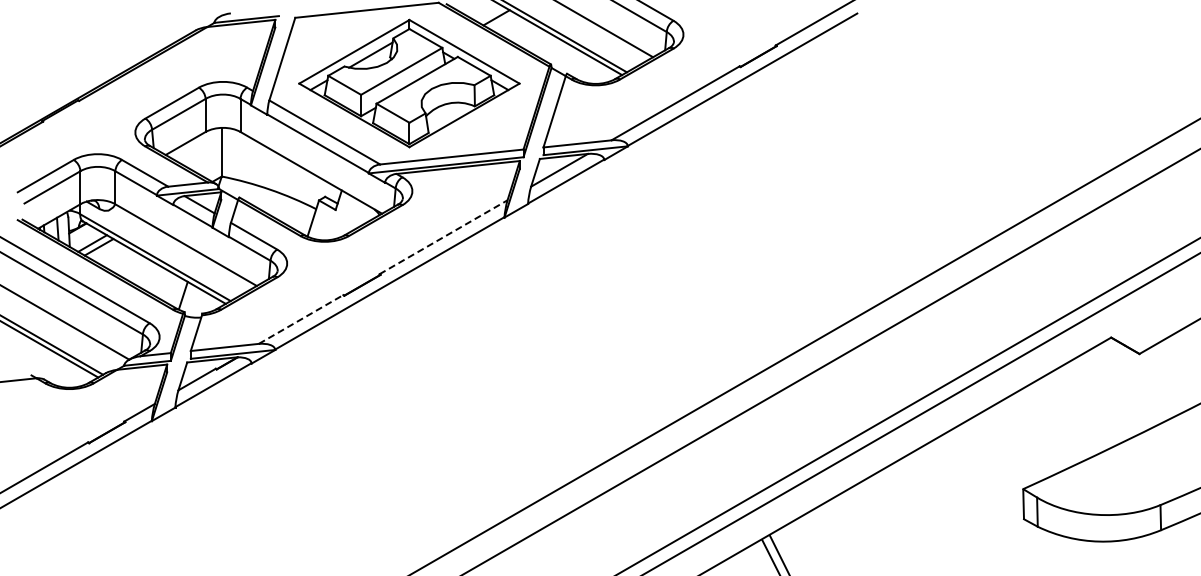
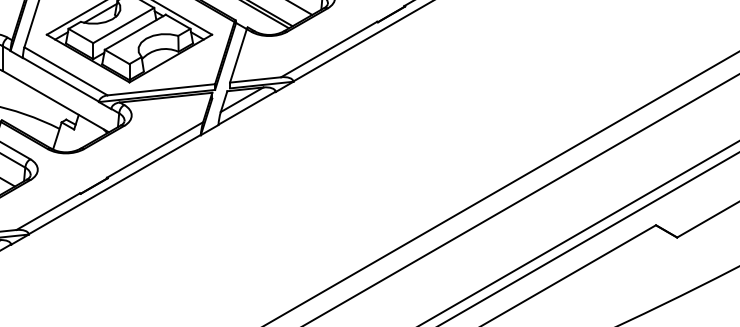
line: (443, 237) -> (155, 150), dashed -> solid
line: (301, 319) -> (48, 211), dashed -> solid

